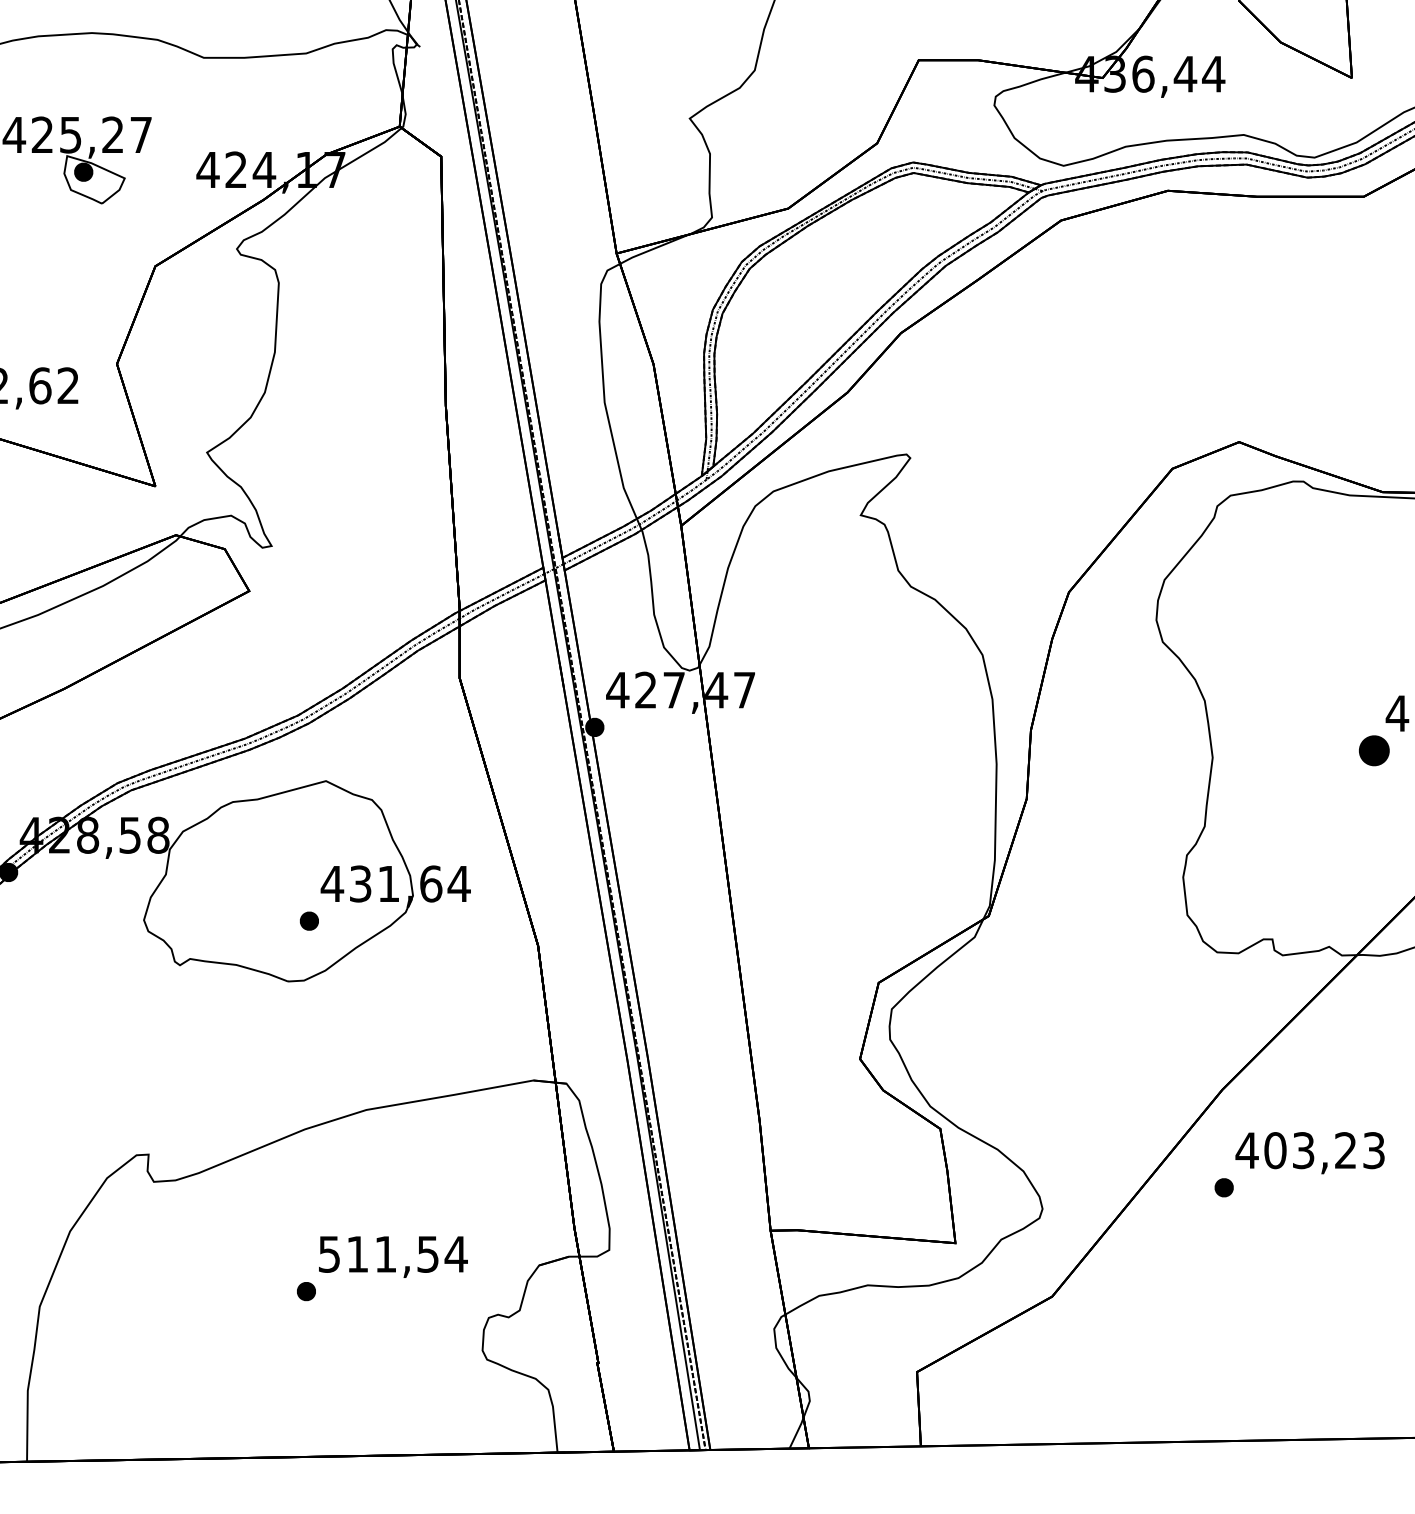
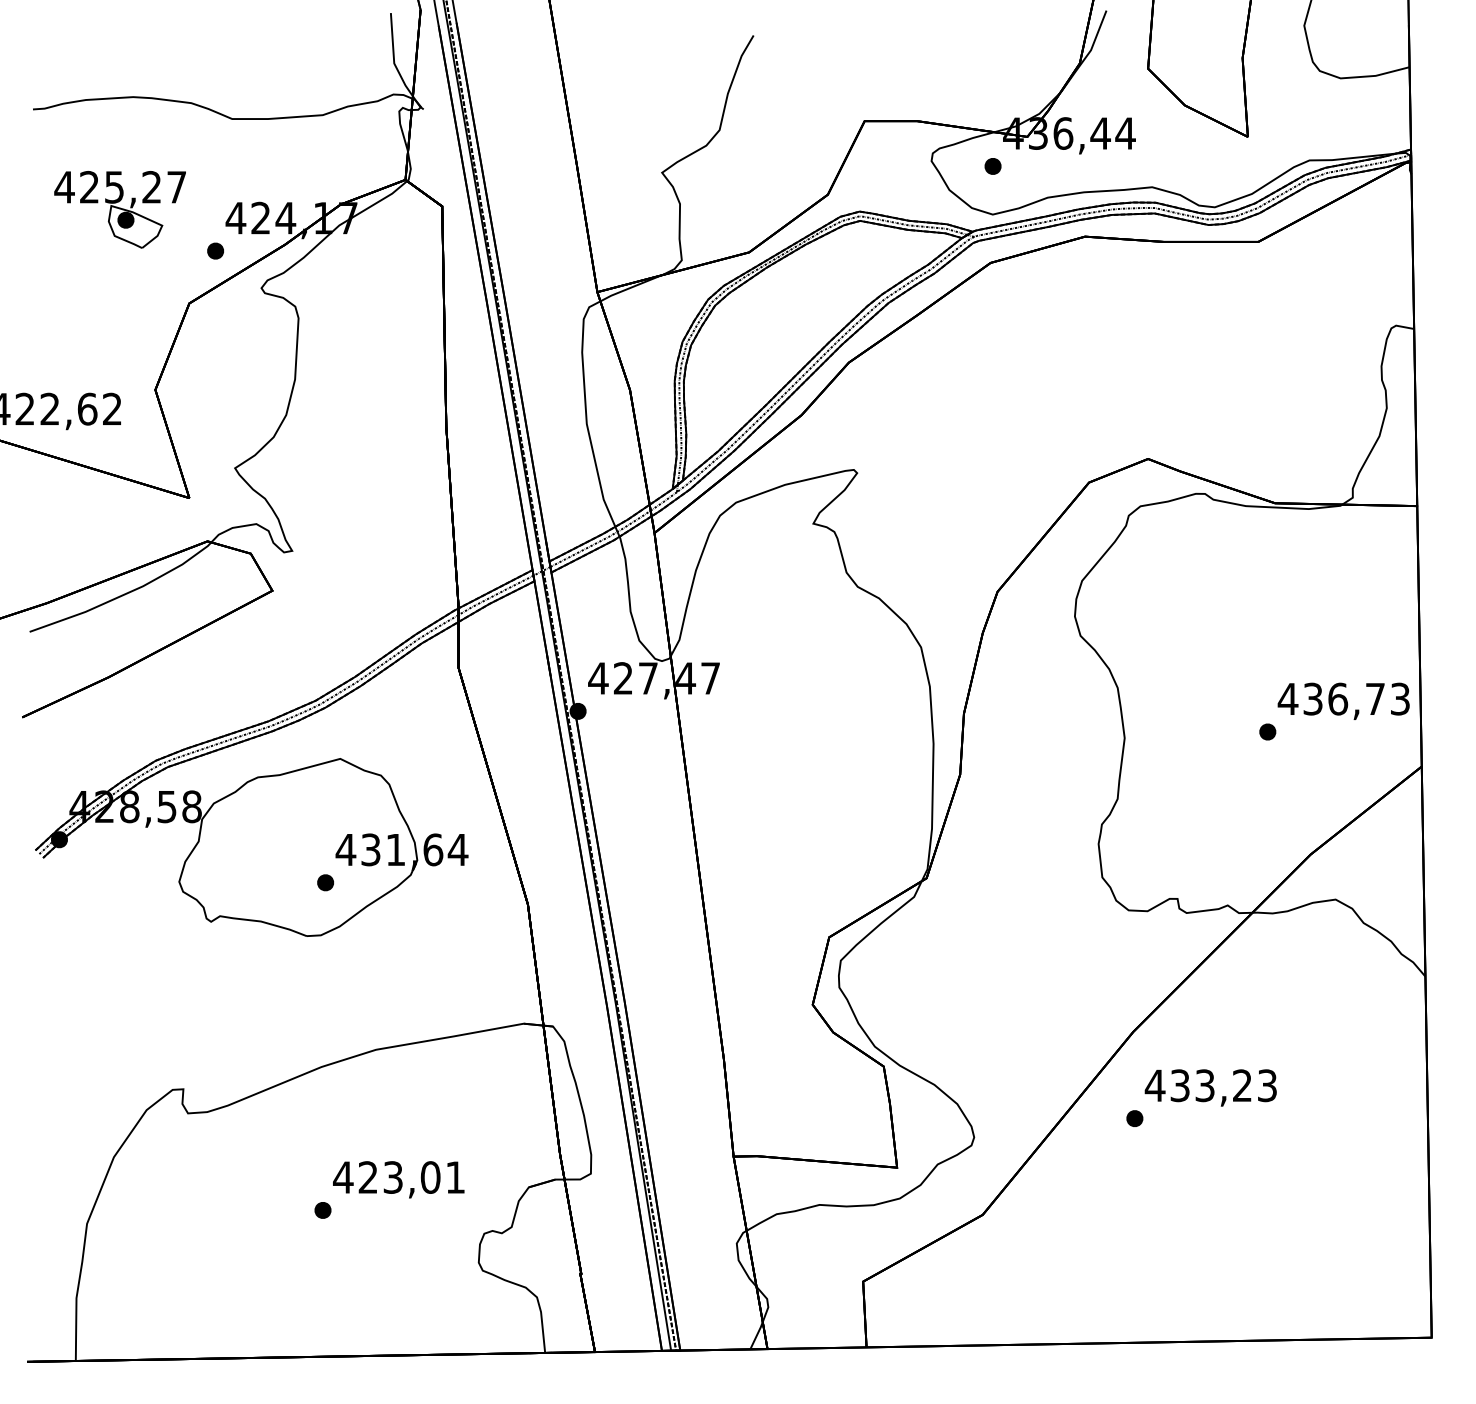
part: (1063, 111) -> (992, 166), added
part: (184, 206) -> (215, 250), added
part: (1374, 750) -> (1267, 731), size x0.62
text: (1275, 1150) -> (1180, 1085), 403,23 -> 433,23
text: (392, 1254) -> (399, 1177), 511,54 -> 423,01

